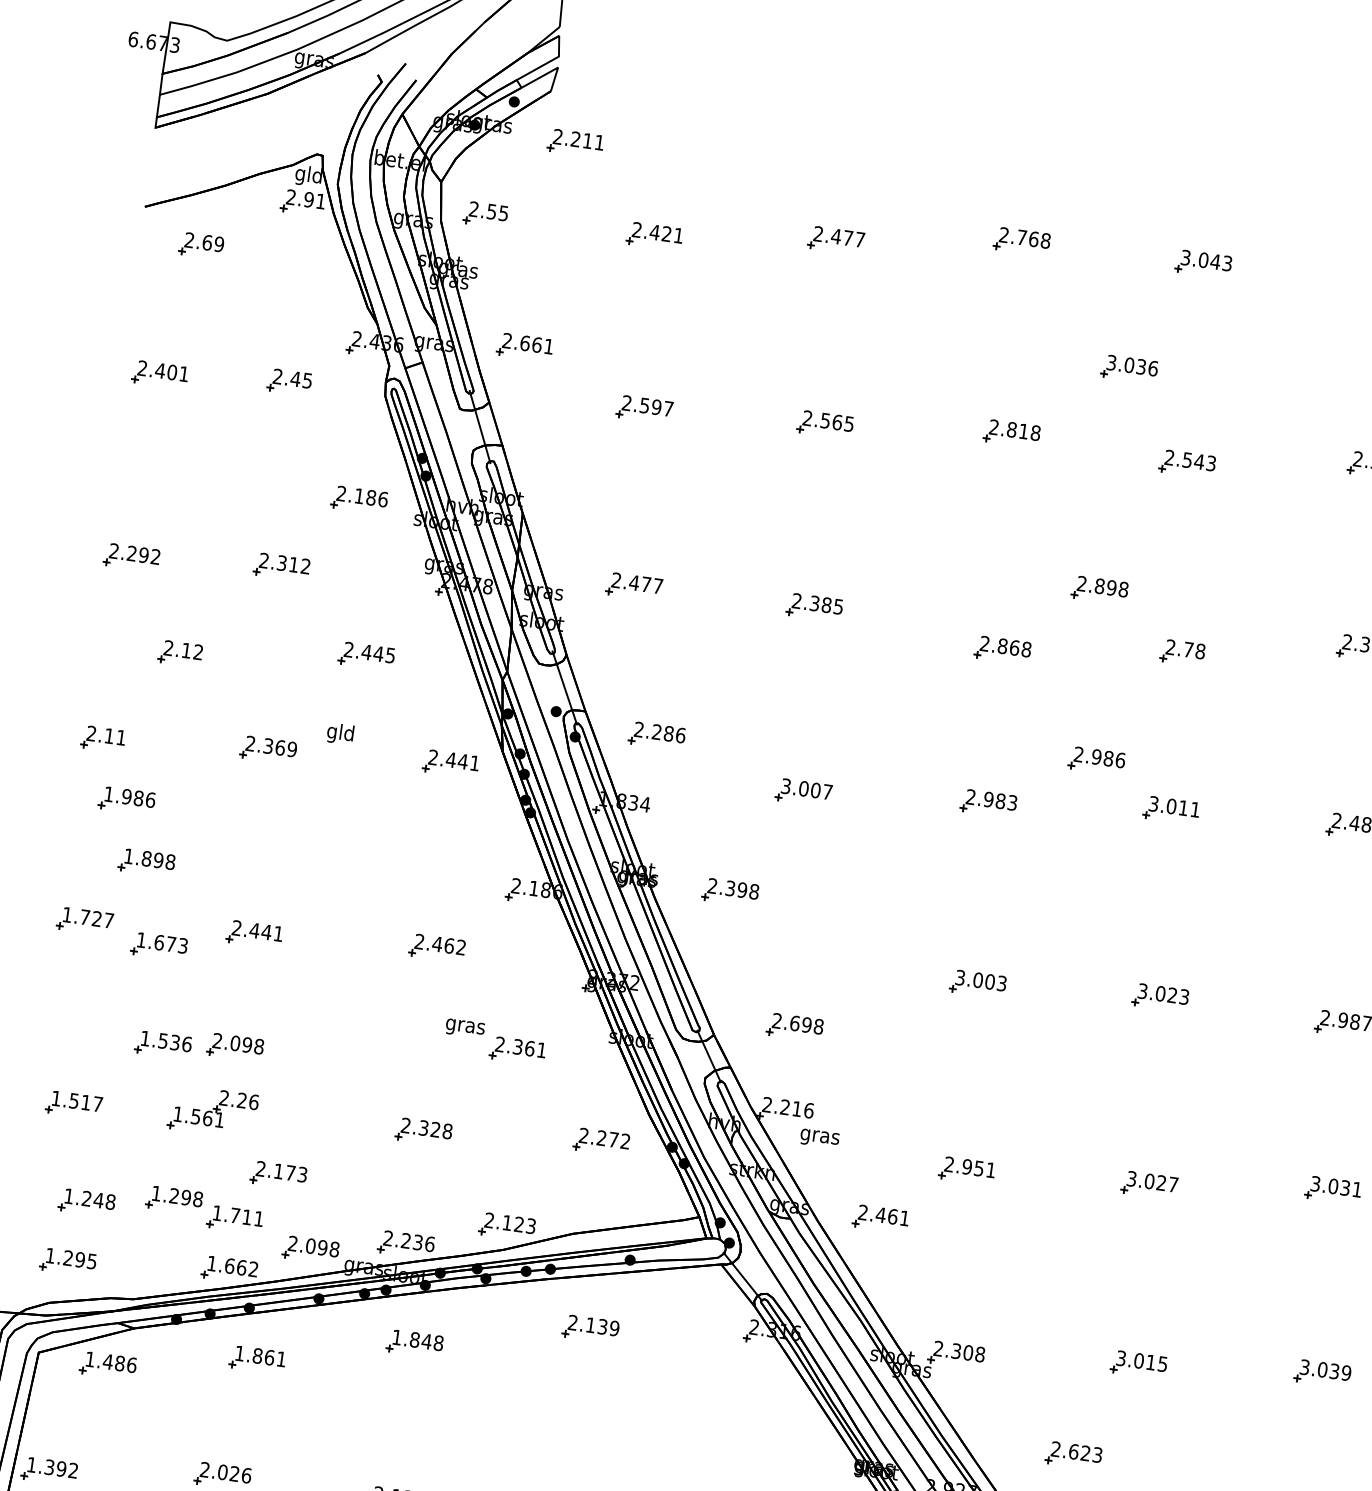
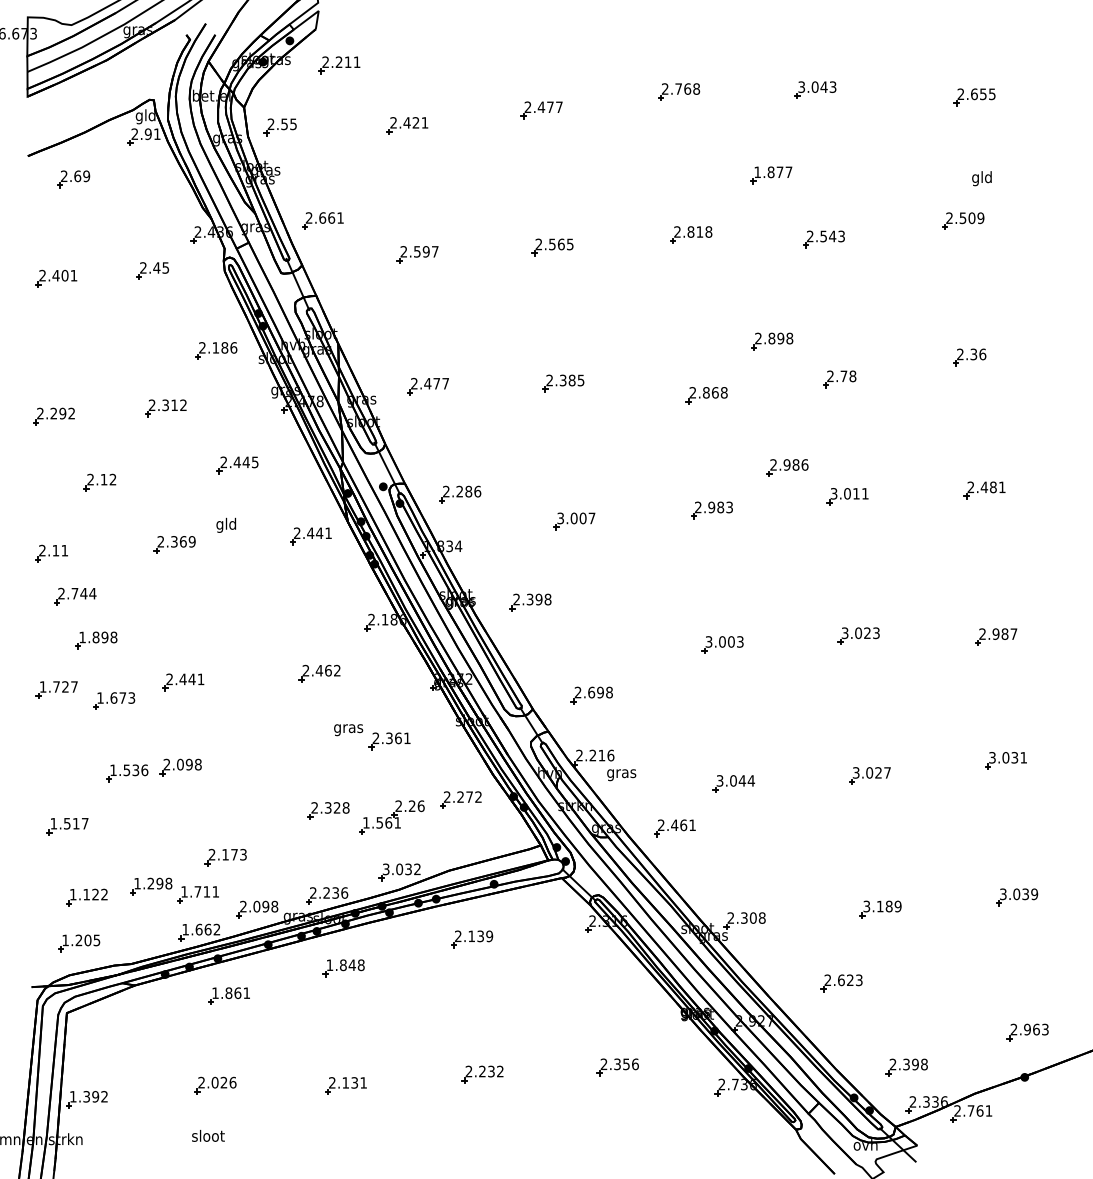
text: (1132, 365) -> (773, 172), 3.036 -> 1.877
text: (130, 797) -> (77, 593), 1.986 -> 2.744
part: (212, 1111) -> (391, 817), moved
text: (970, 1166) -> (735, 780), 2.951 -> 3.044
text: (98, 1200) -> (95, 894), 1.248 -> 1.122
text: (509, 1223) -> (401, 869), 2.123 -> 3.032
text: (79, 1259) -> (87, 940), 1.295 -> 1.205
text: (1150, 1362) -> (888, 906), 3.015 -> 3.189
part: (108, 1365) -> (119, 1015), removed

